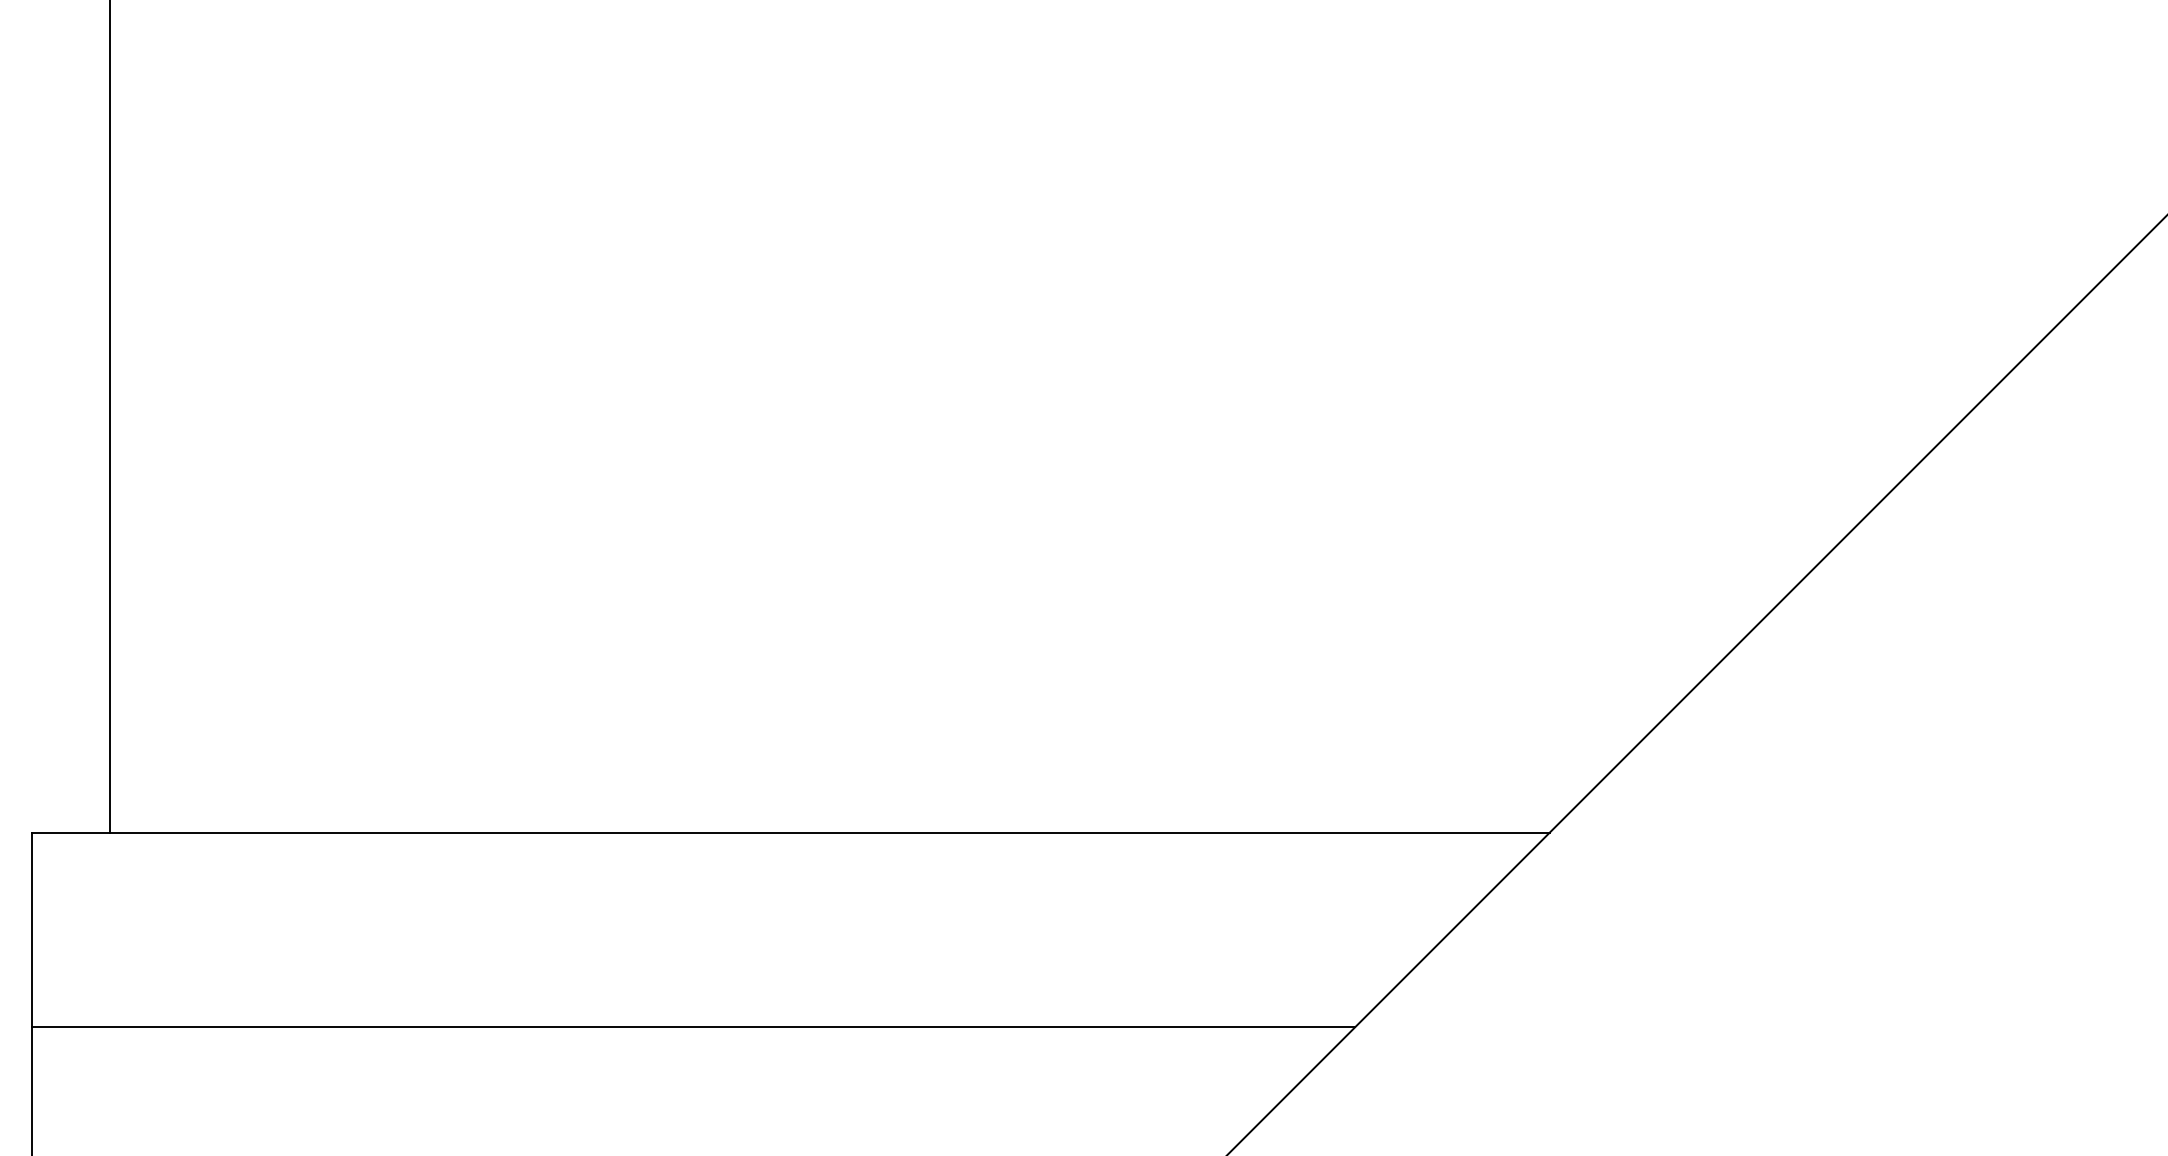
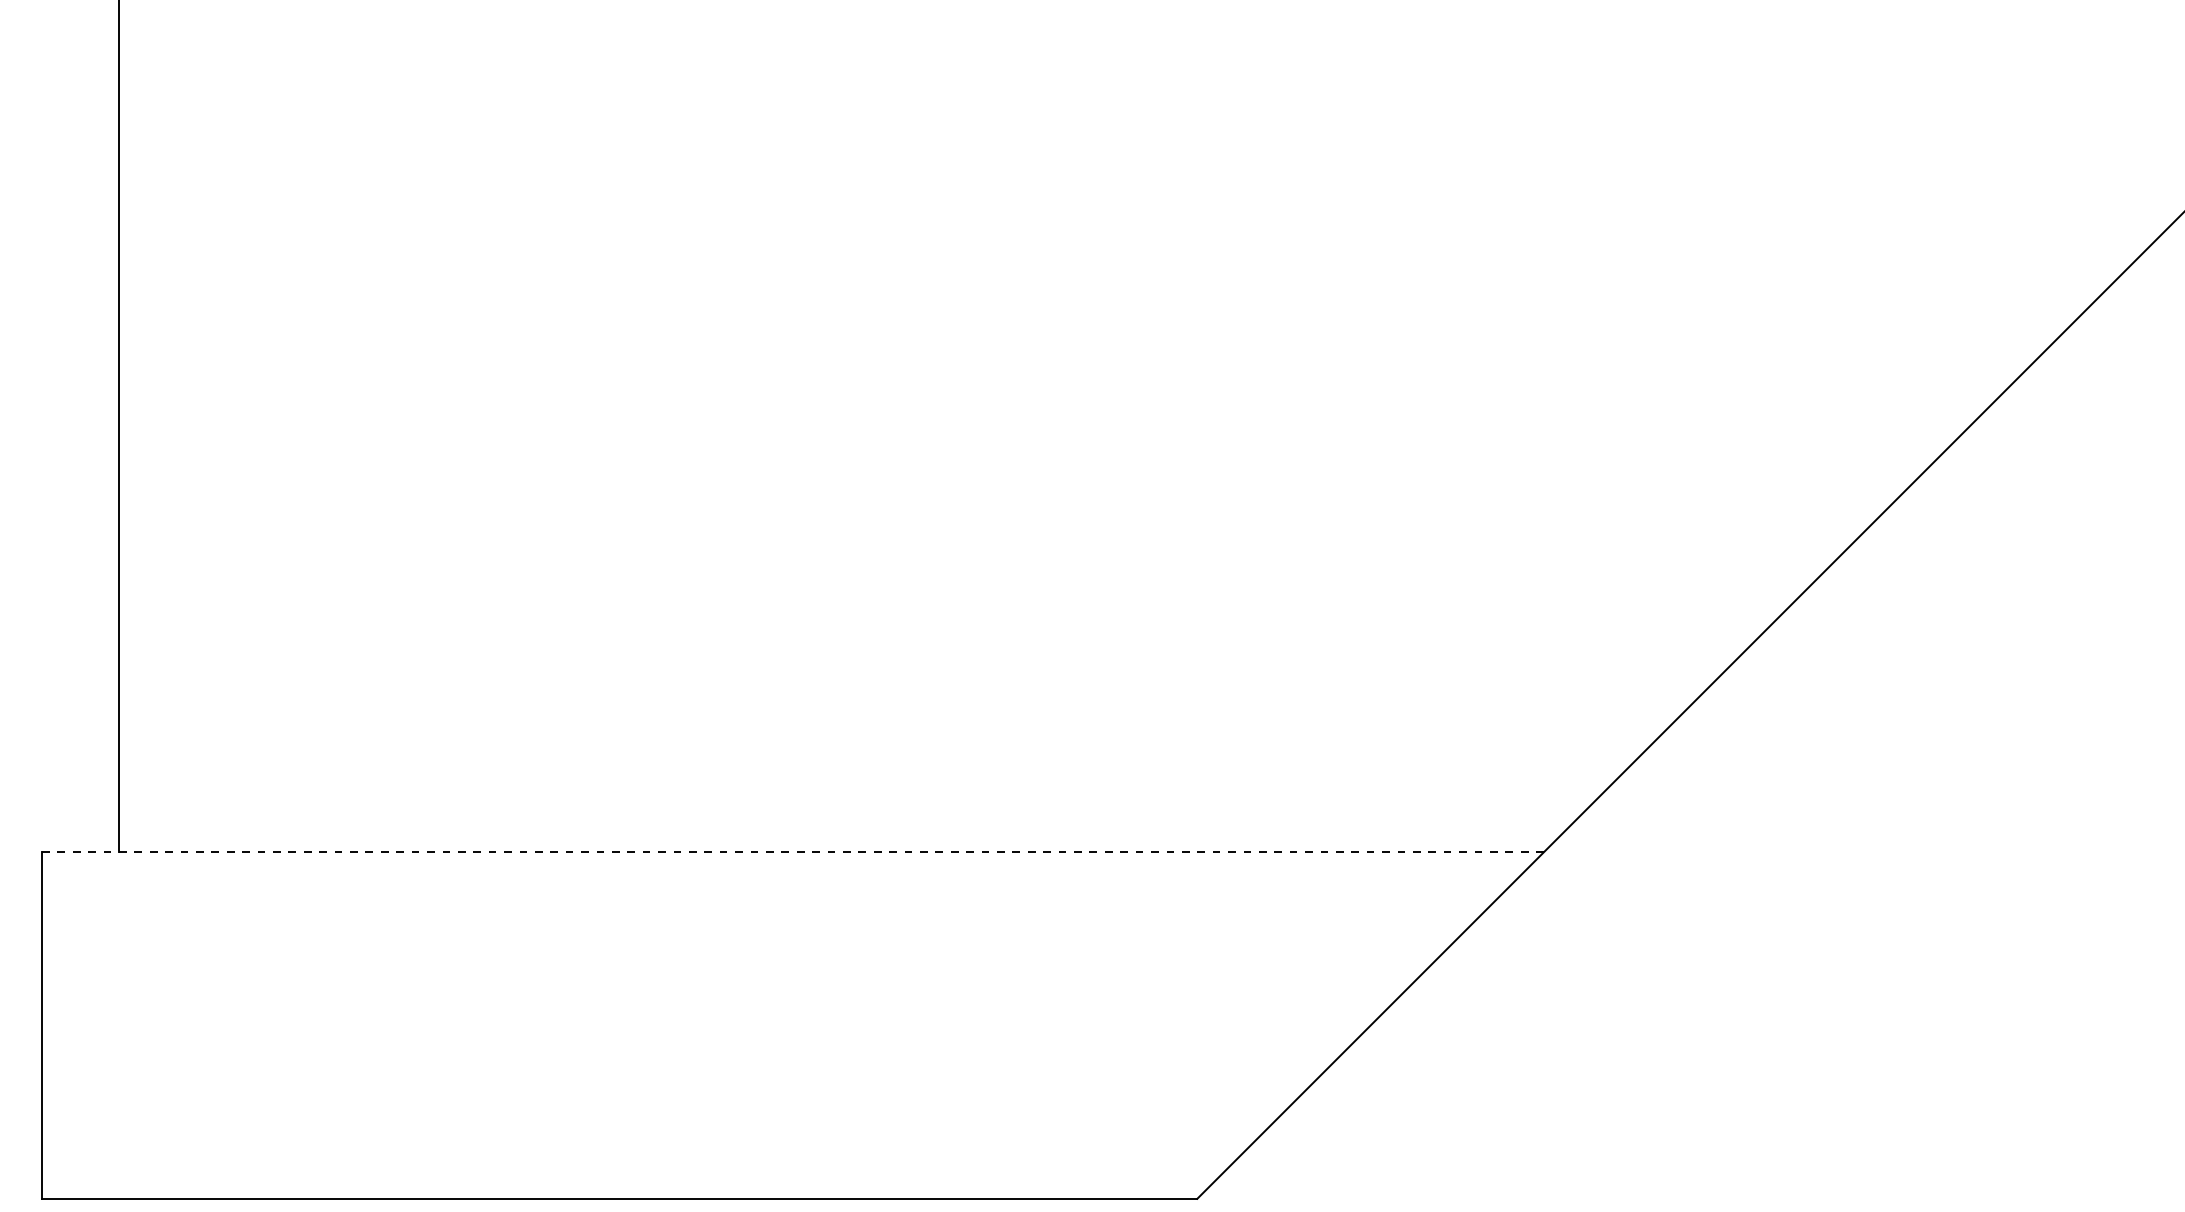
line: (790, 833) -> (792, 852), solid -> dashed
line: (693, 1027) -> (696, 1044), removed

